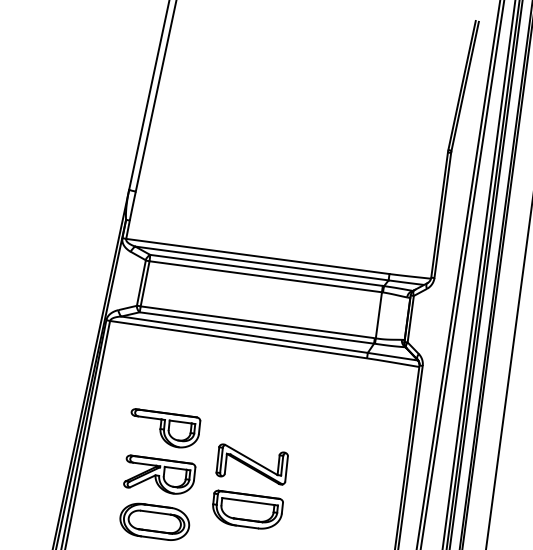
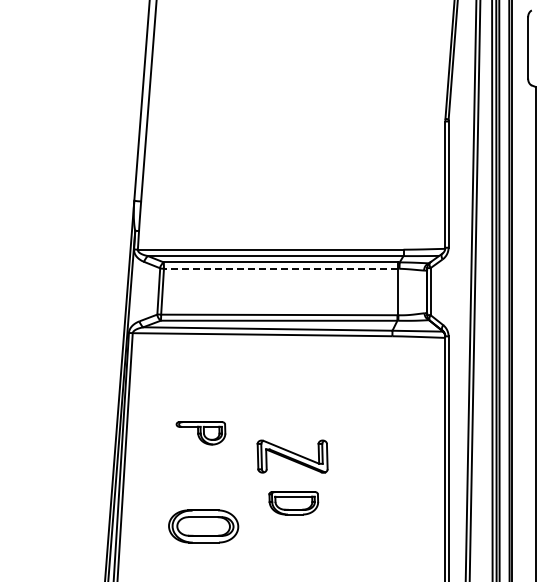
line: (265, 276) -> (280, 268), solid -> dashed
part: (163, 429) -> (200, 433), size x0.7
part: (158, 475) -> (201, 479), removed
part: (246, 511) -> (293, 503), size x0.7

